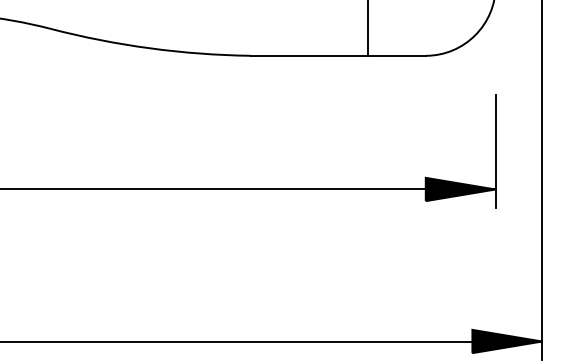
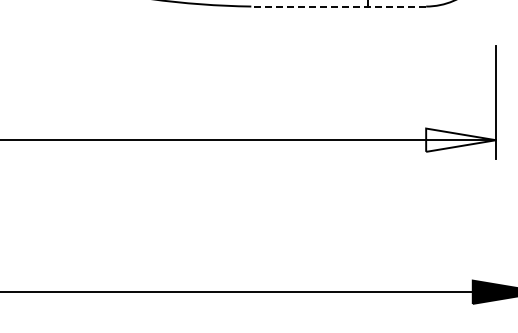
line: (337, 55) -> (337, 6), solid -> dashed
fill: (460, 189) -> (460, 140), removed

